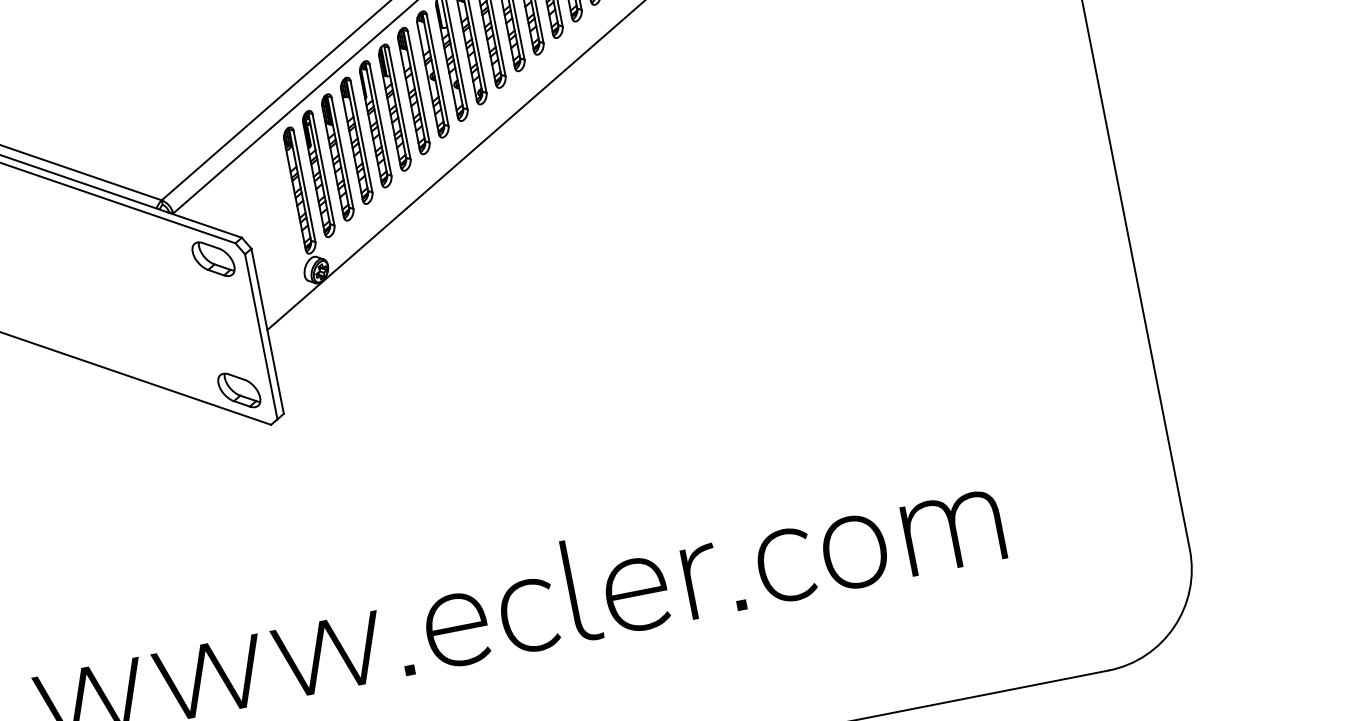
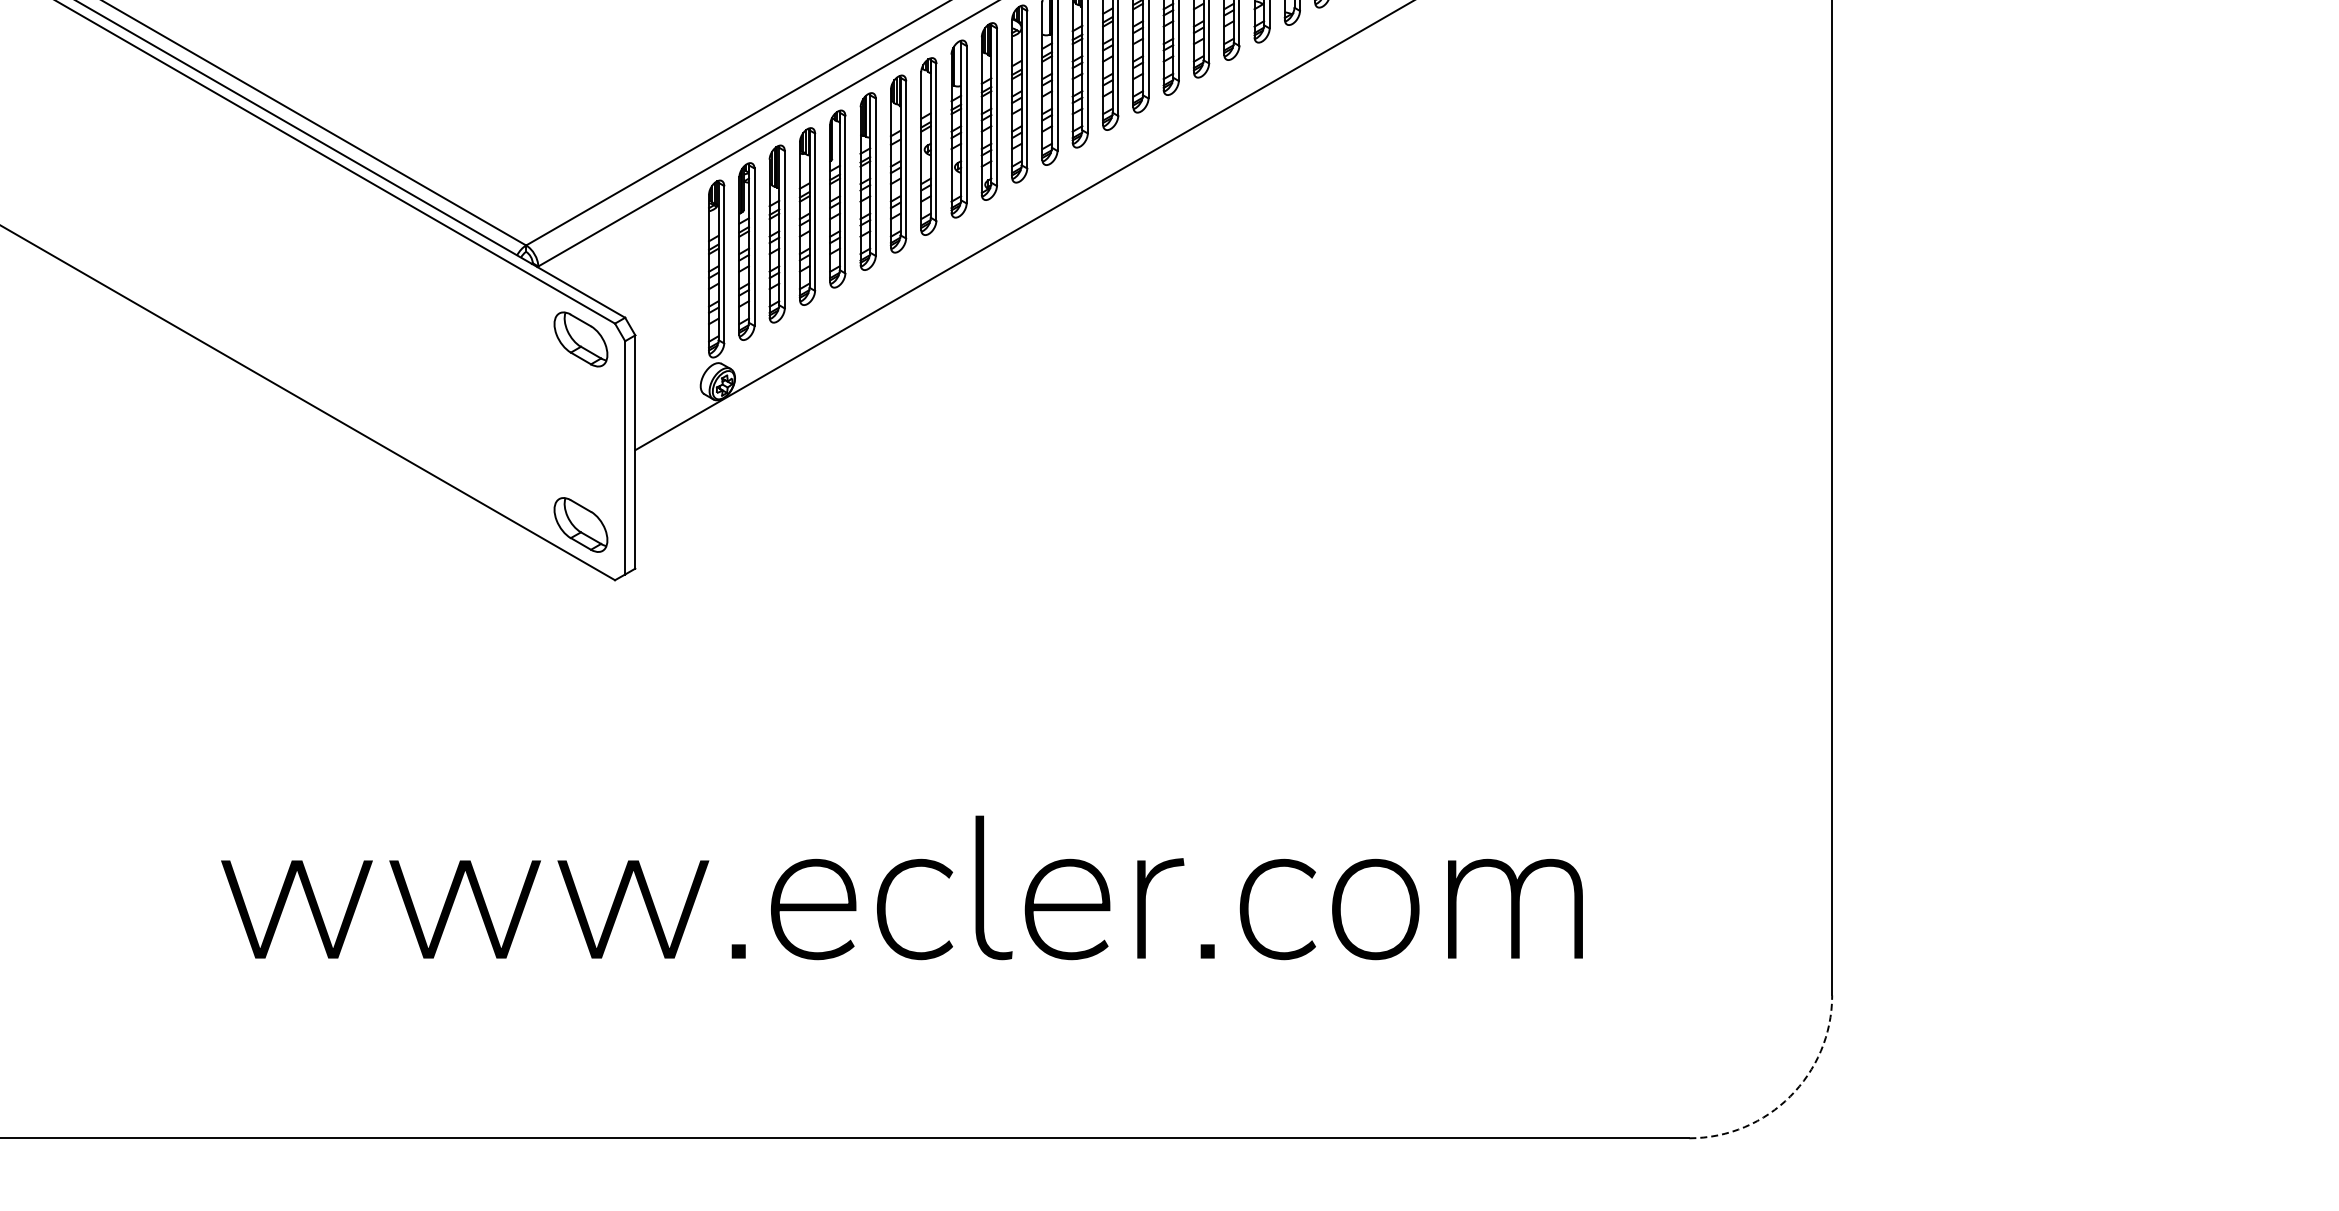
arc: (1174, 626) -> (1790, 1096), solid -> dashed

